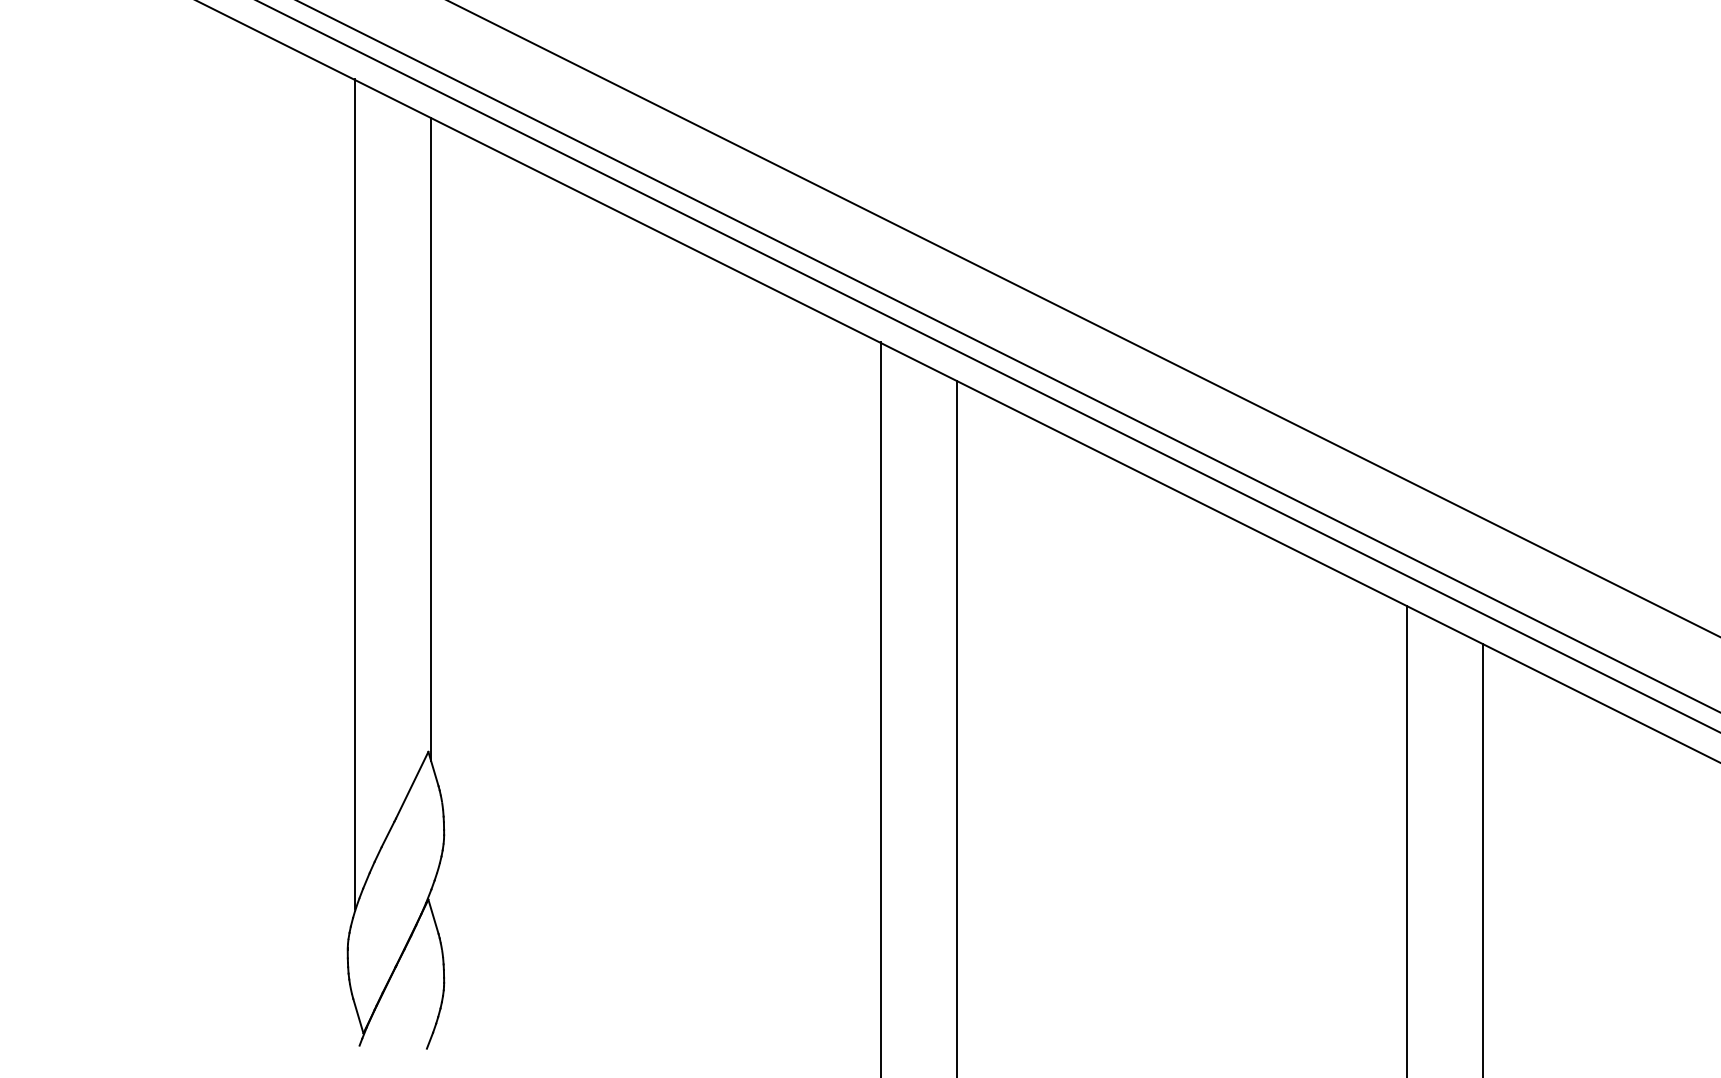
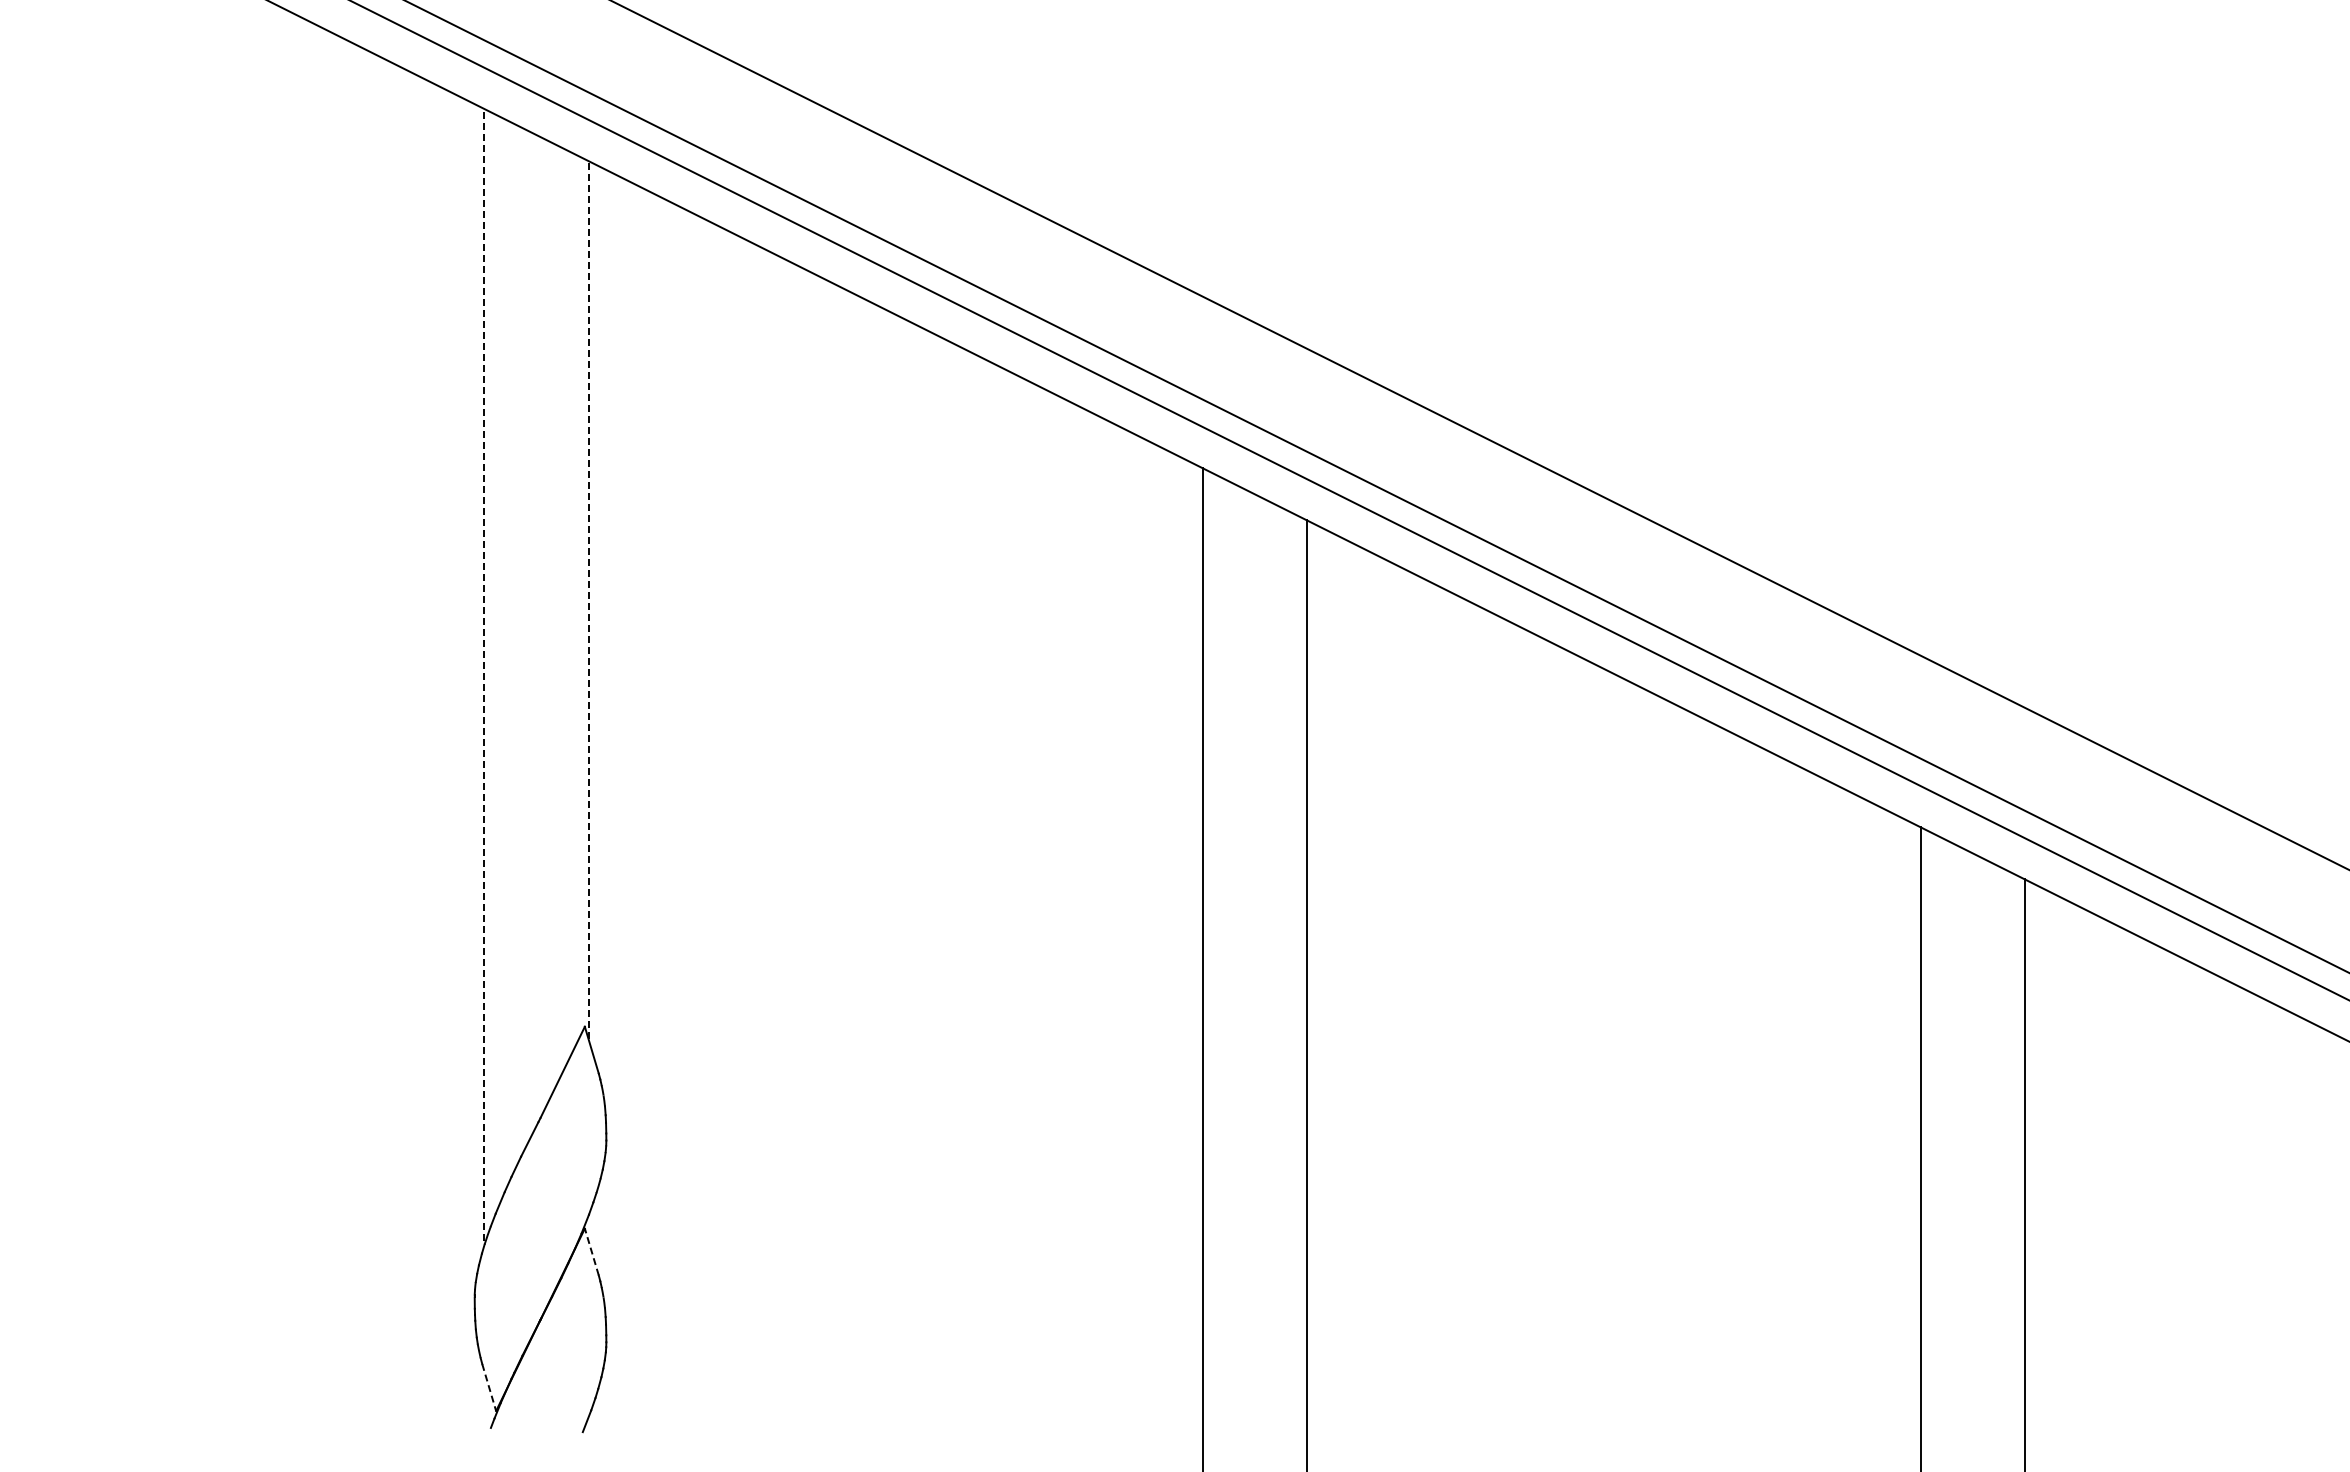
line: (431, 439) -> (588, 599), solid -> dashed
line: (354, 493) -> (484, 674), solid -> dashed
line: (433, 916) -> (591, 1251), solid -> dashed
line: (358, 1016) -> (489, 1388), solid -> dashed

